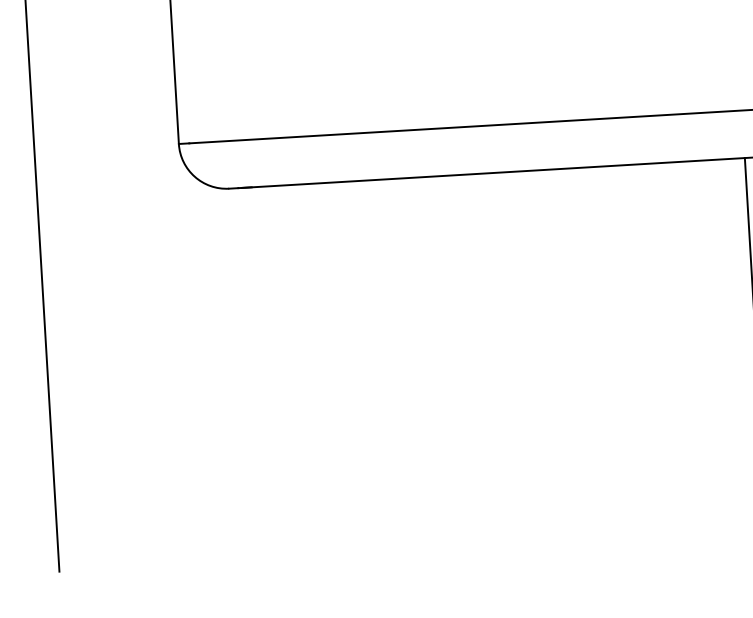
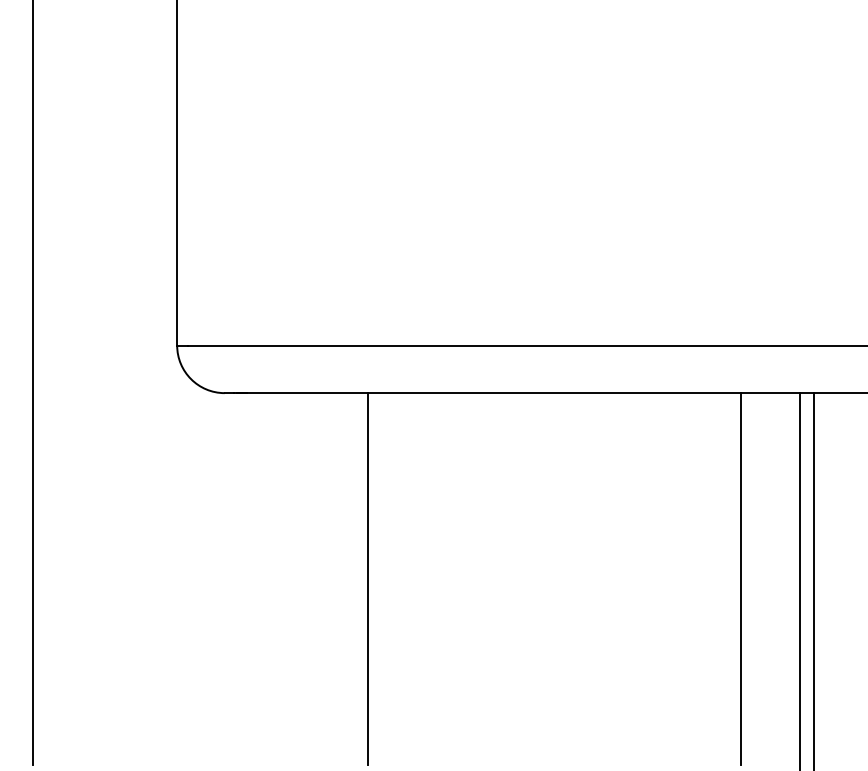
line: (383, 366) -> (368, 579), added

